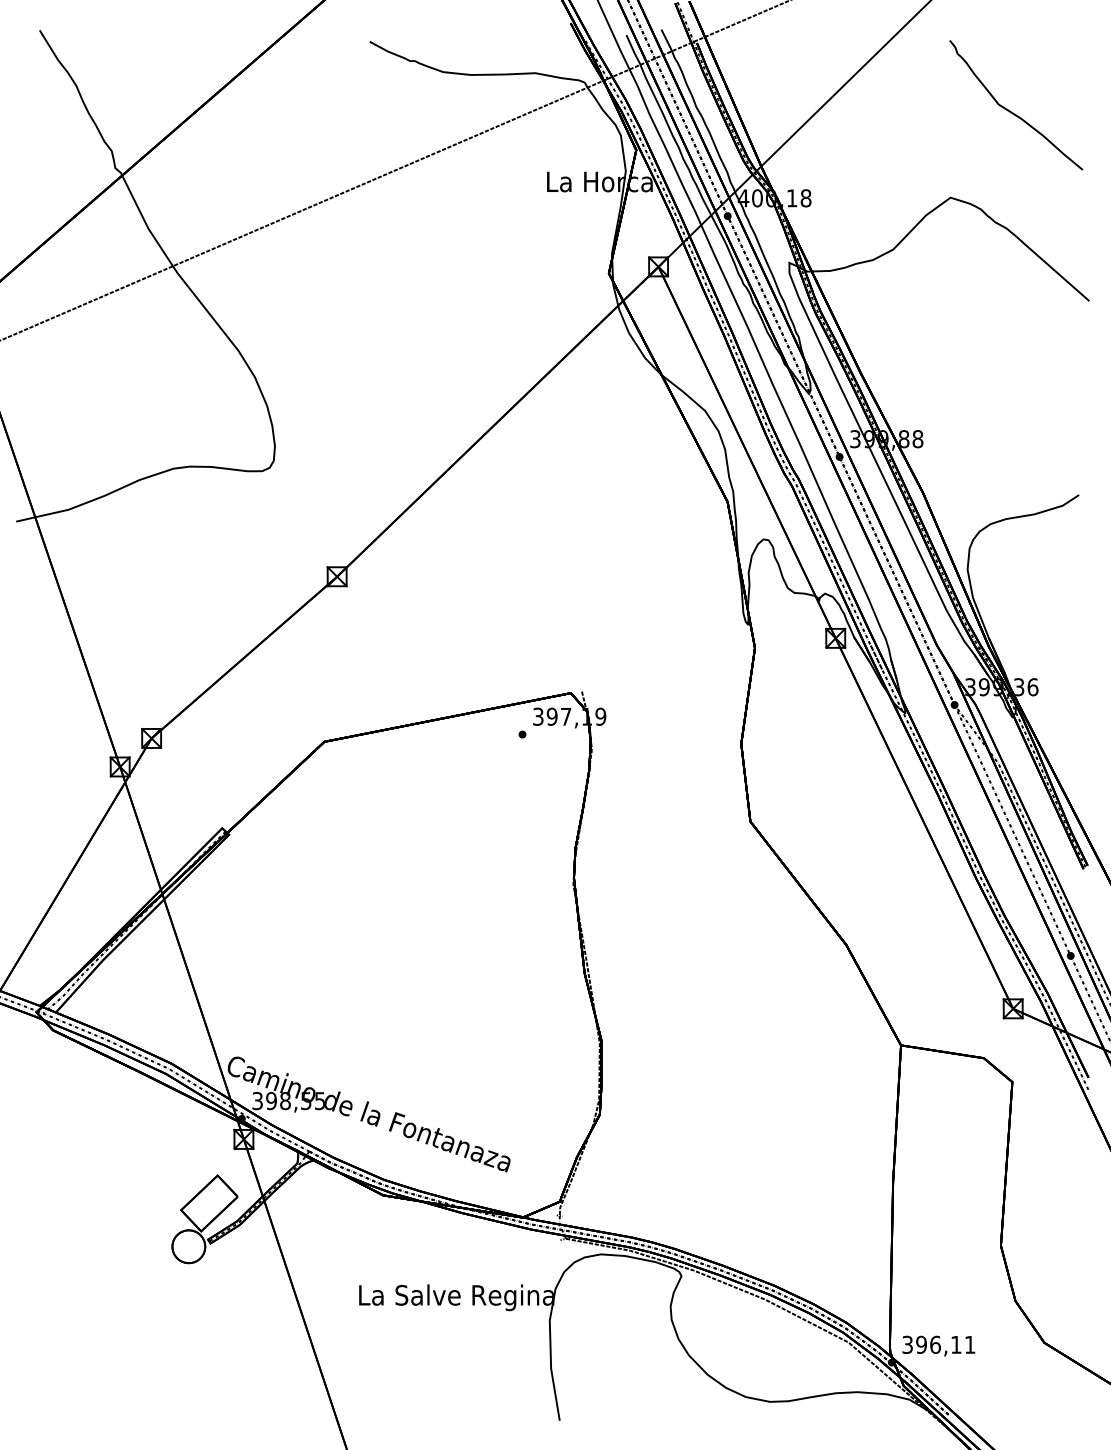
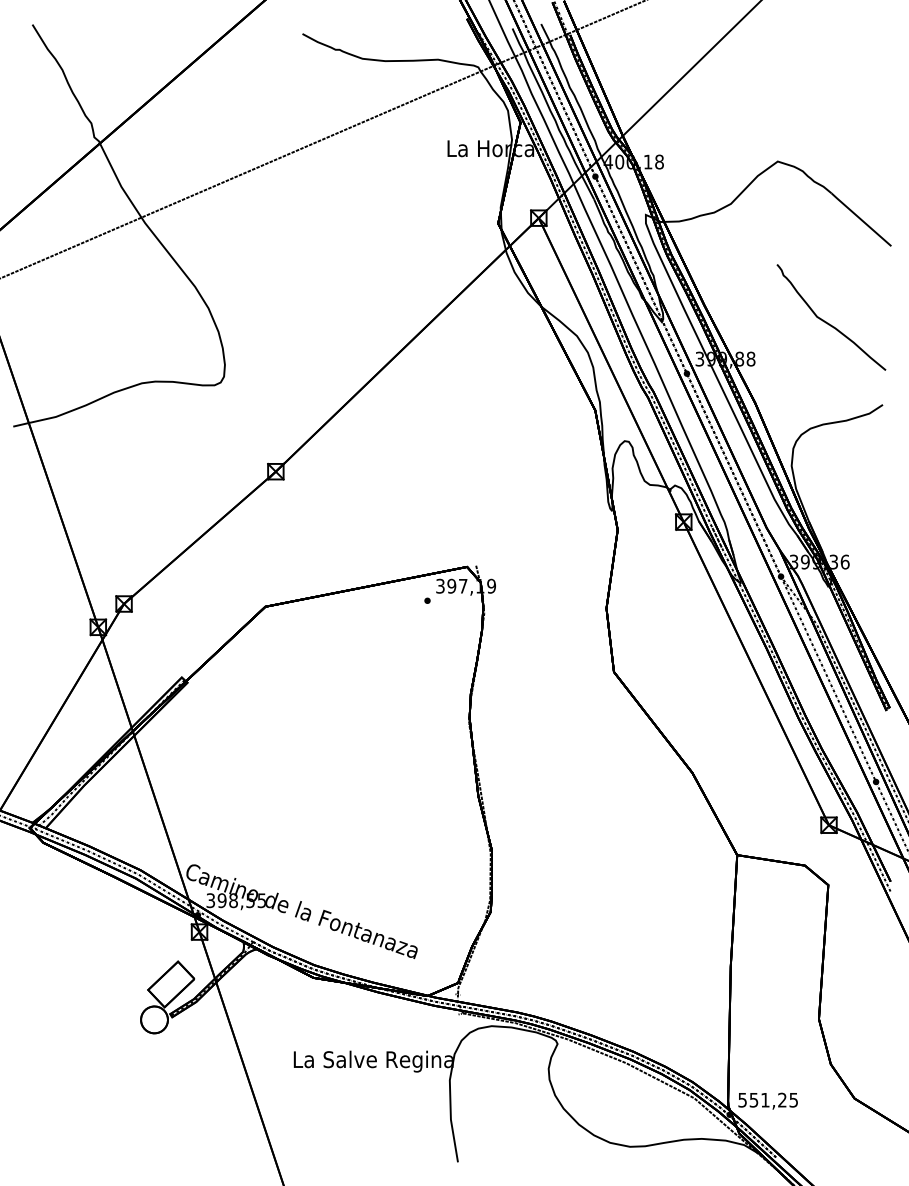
curve: (1013, 112) -> (829, 323), moved
text: (939, 1344) -> (768, 1099), 396,11 -> 551,25

